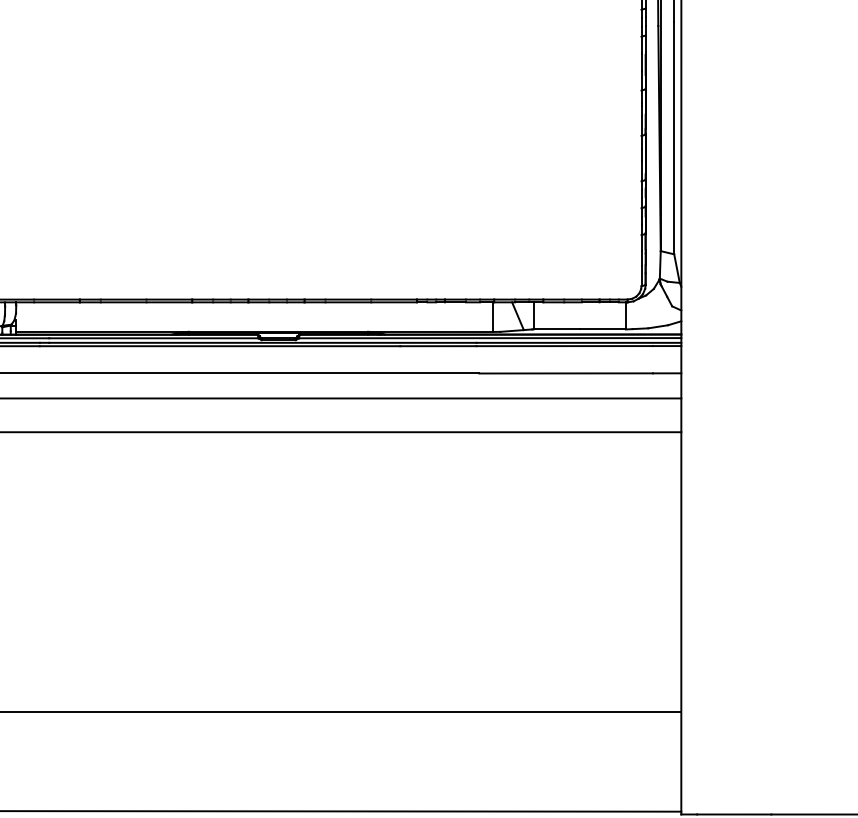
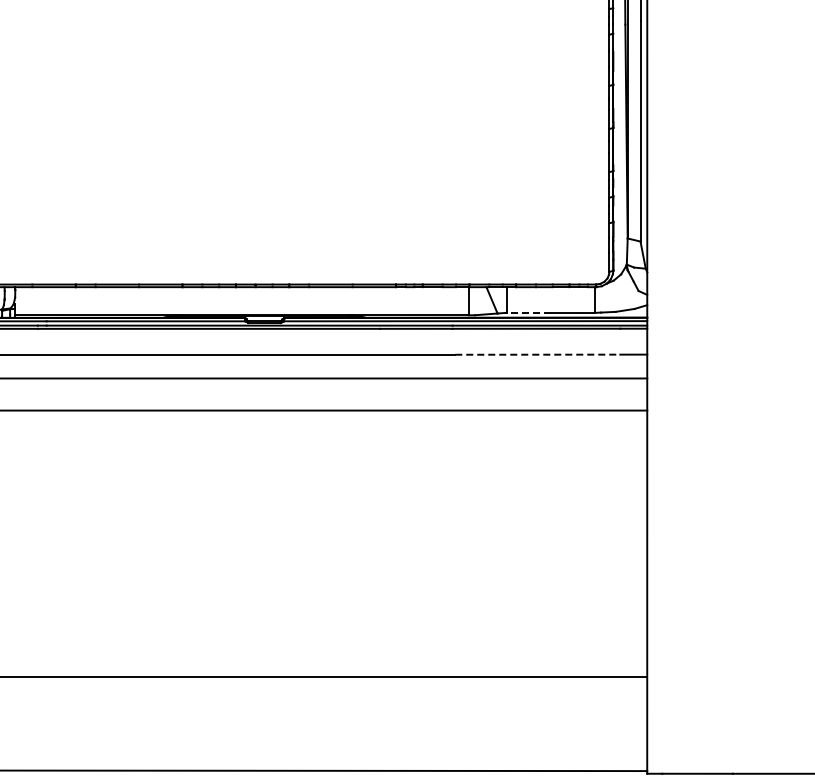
line: (556, 329) -> (528, 312), solid -> dashed
line: (565, 373) -> (537, 354), solid -> dashed

